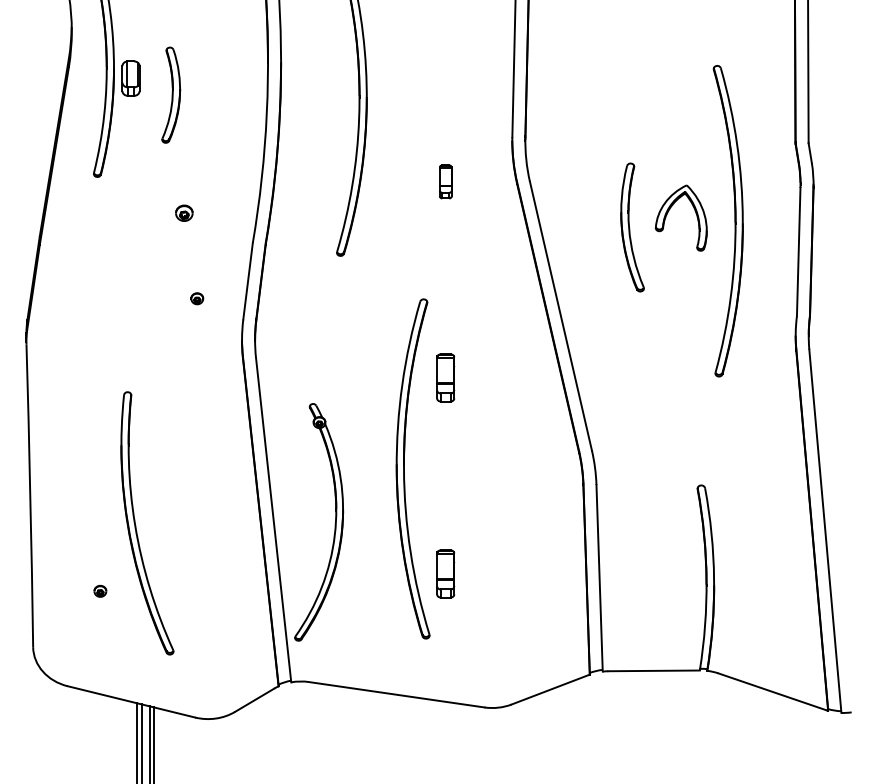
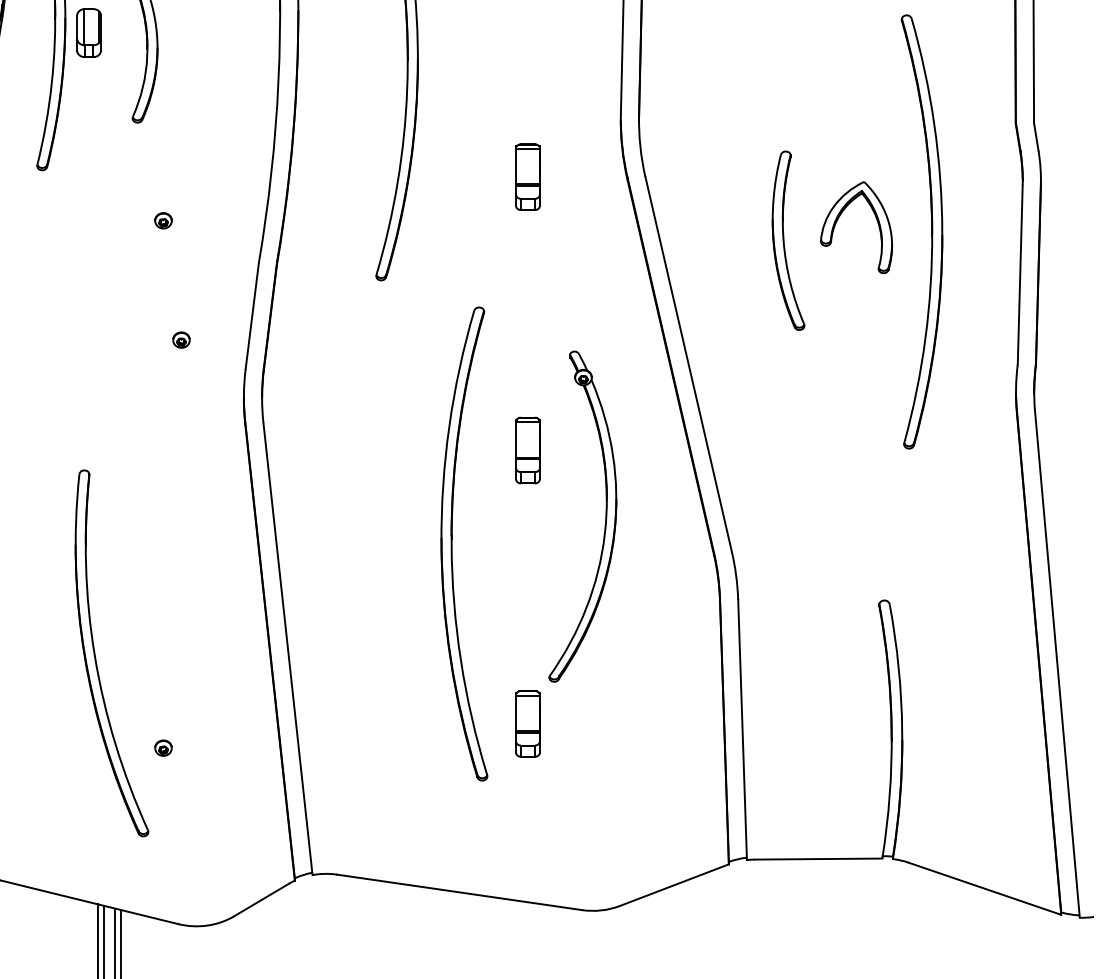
part: (445, 181) -> (527, 176), size x1.43
part: (184, 212) -> (163, 219), size x0.71
part: (404, 468) -> (452, 543), moved
part: (334, 524) -> (604, 519), moved
part: (100, 590) -> (163, 746), moved

